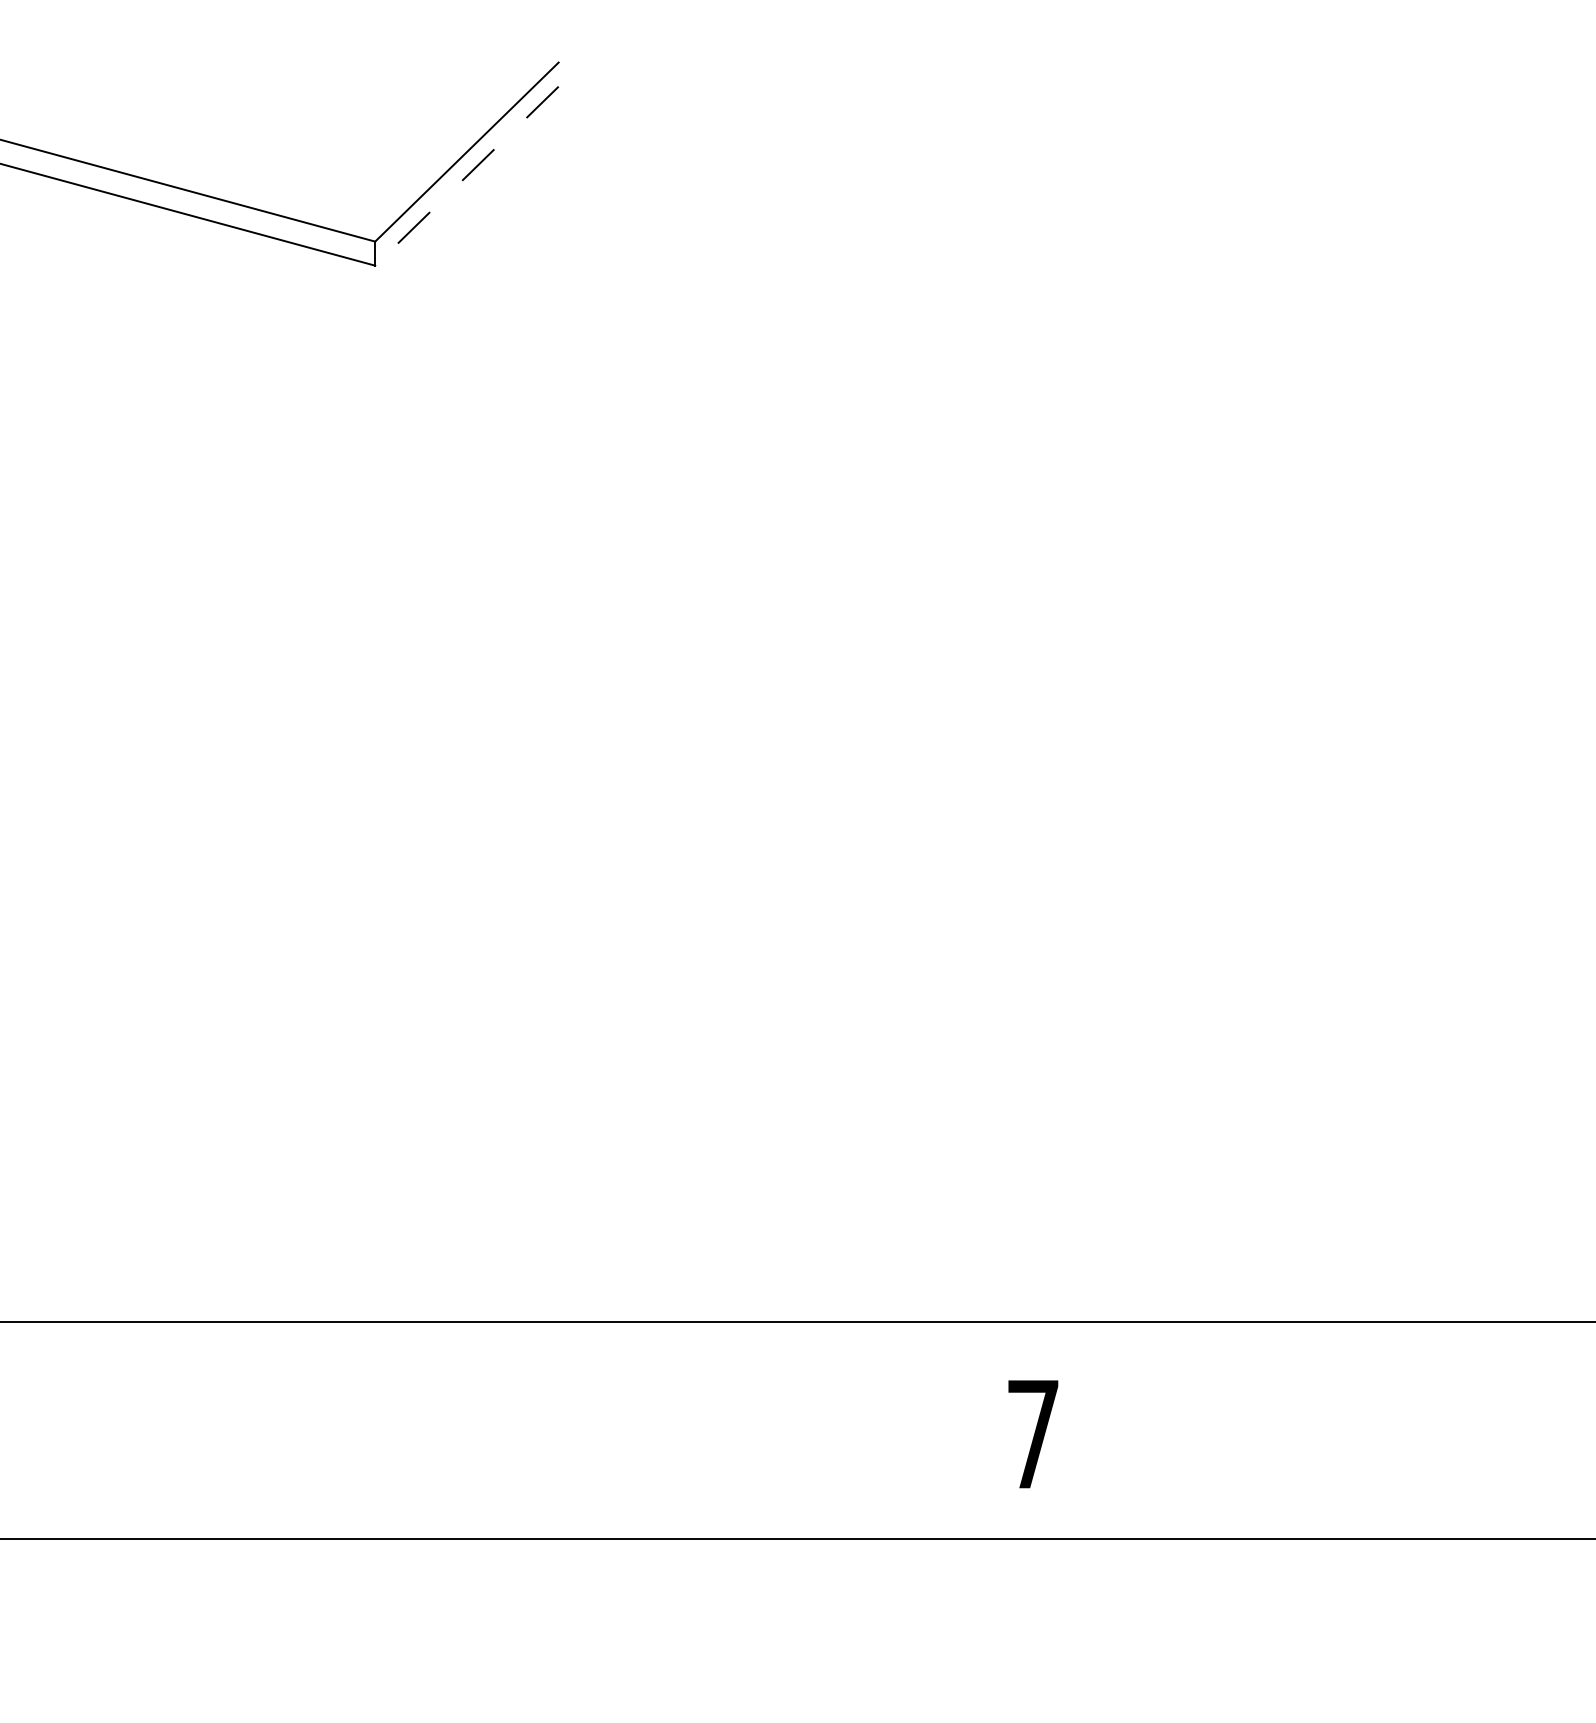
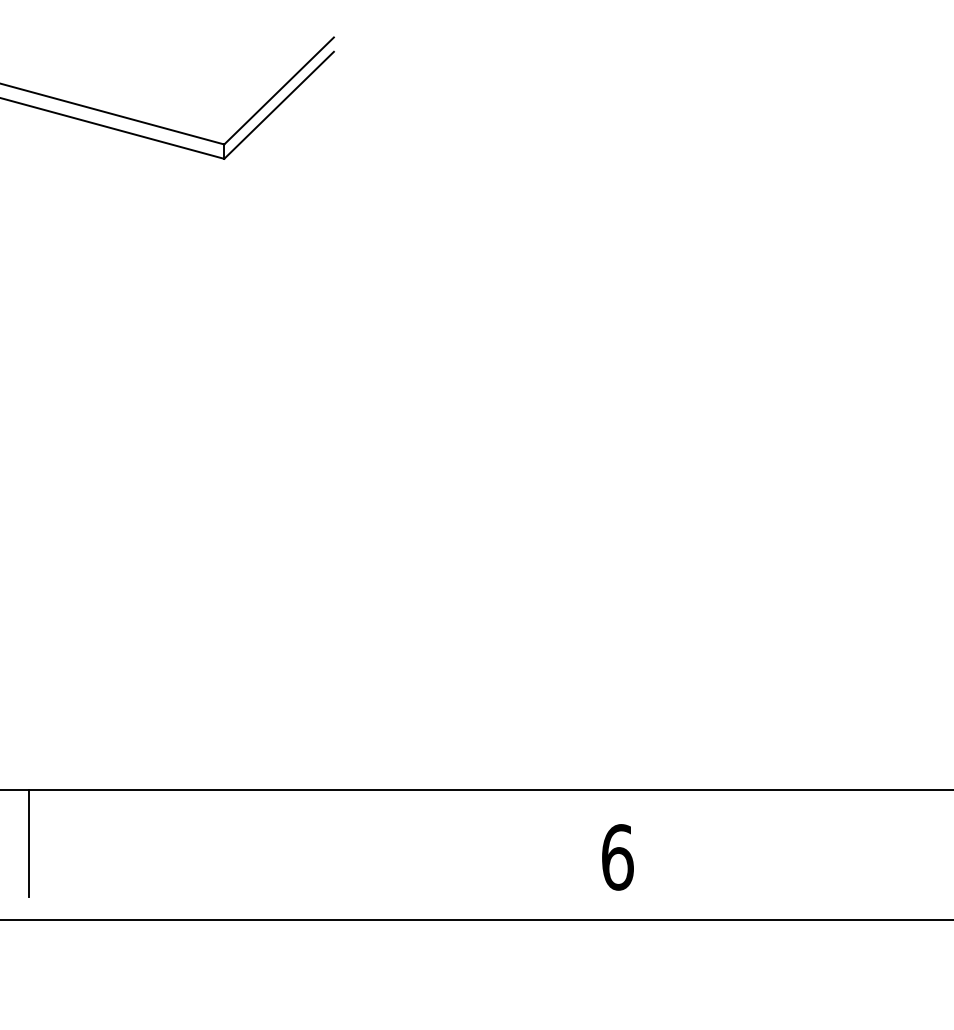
line: (467, 176) -> (279, 105), dashed -> solid
line: (47, 1411) -> (28, 843), added
text: (1033, 1434) -> (617, 857), 7 -> 6

